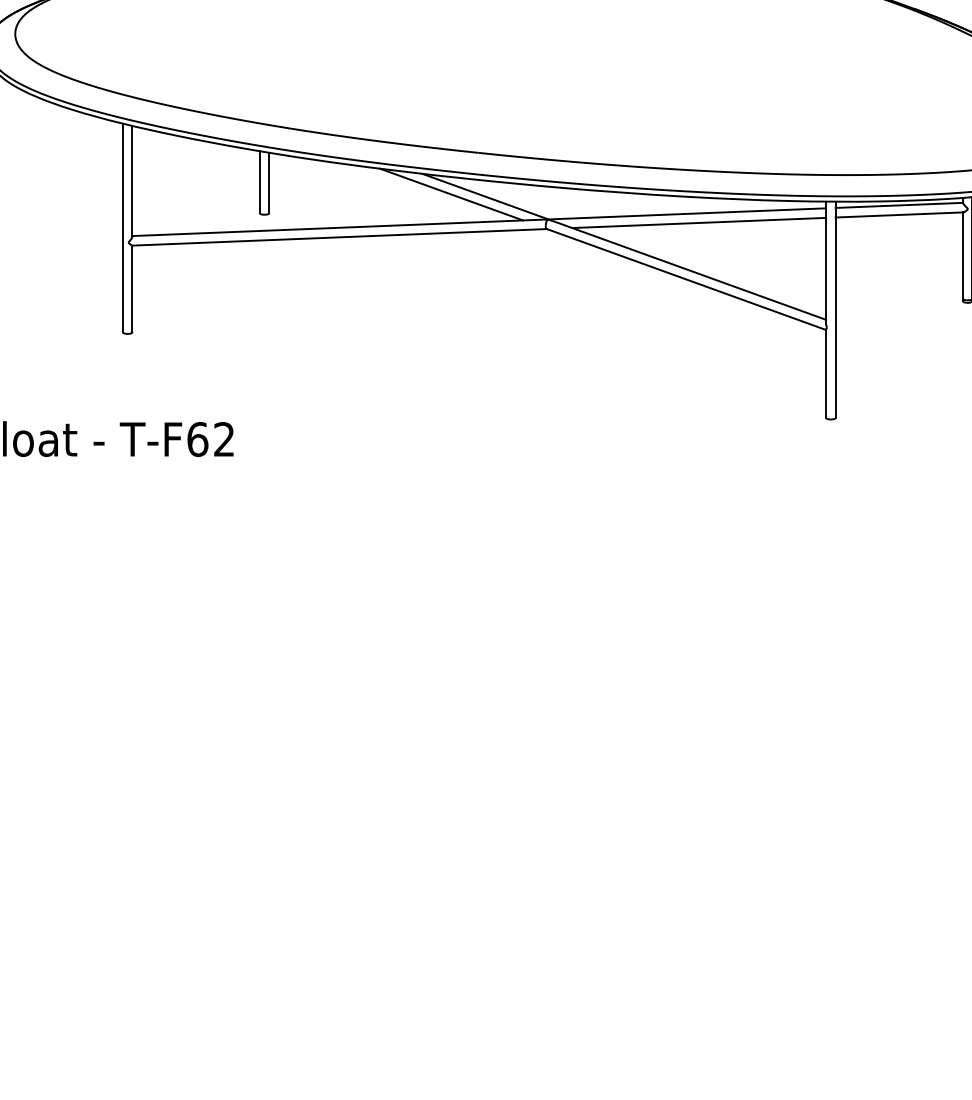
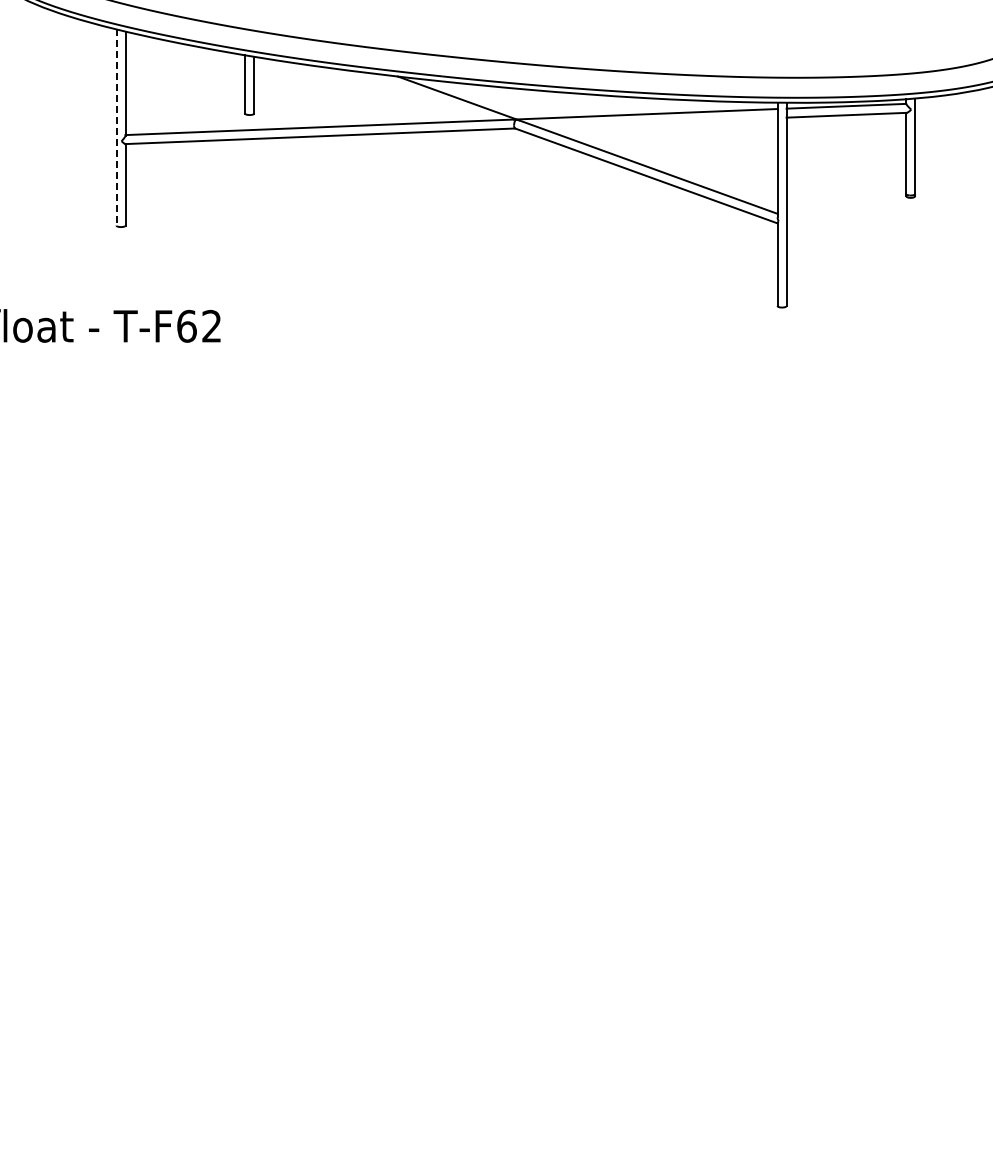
line: (451, 193) -> (425, 95), removed
line: (698, 222) -> (657, 122), removed
line: (122, 229) -> (116, 128), solid -> dashed

